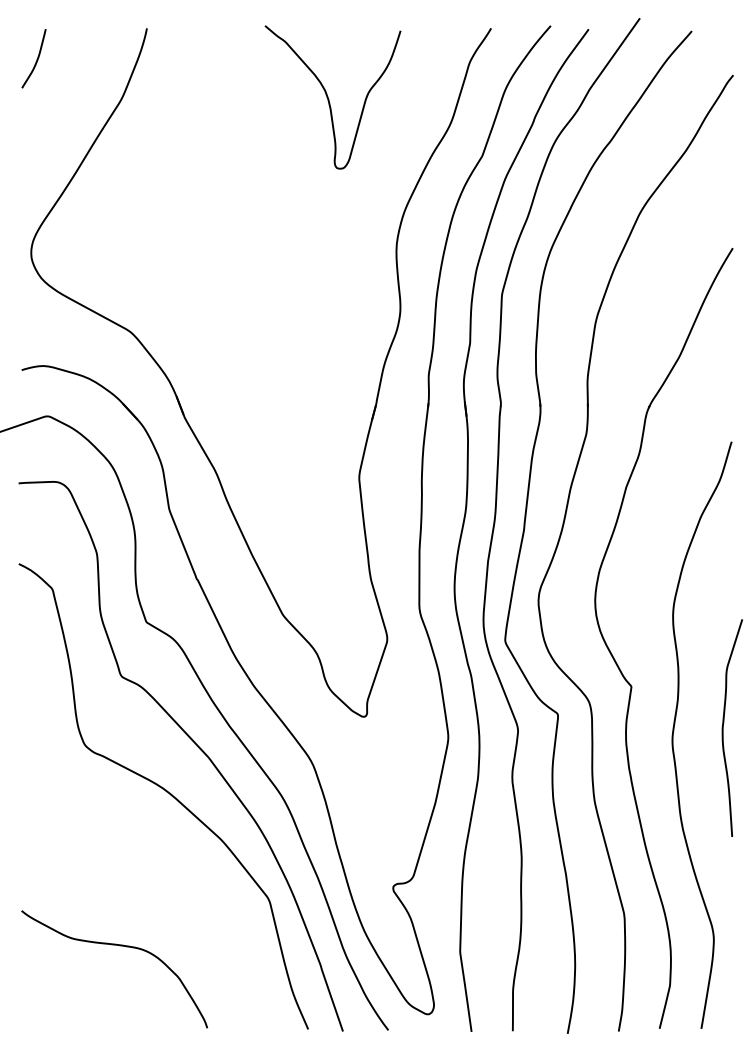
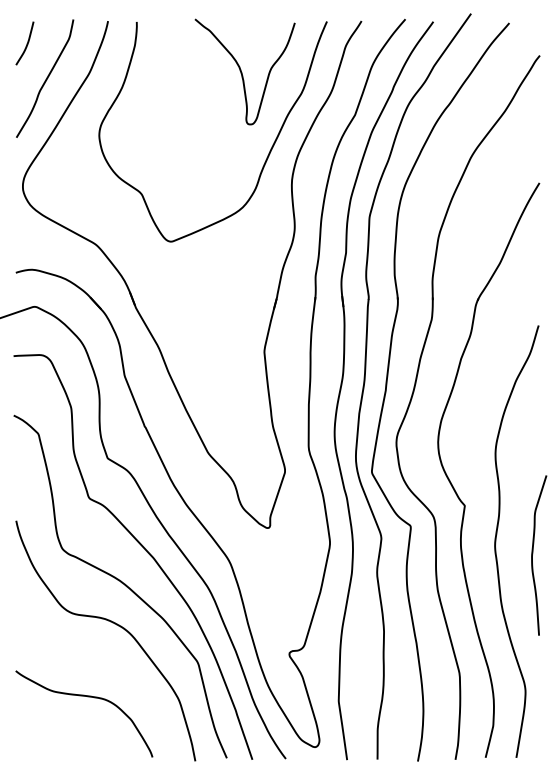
curve: (62, 107) -> (45, 79), added
curve: (362, 213) -> (266, 157), added
curve: (723, 727) -> (532, 555), moved
curve: (154, 846) -> (113, 623), added

